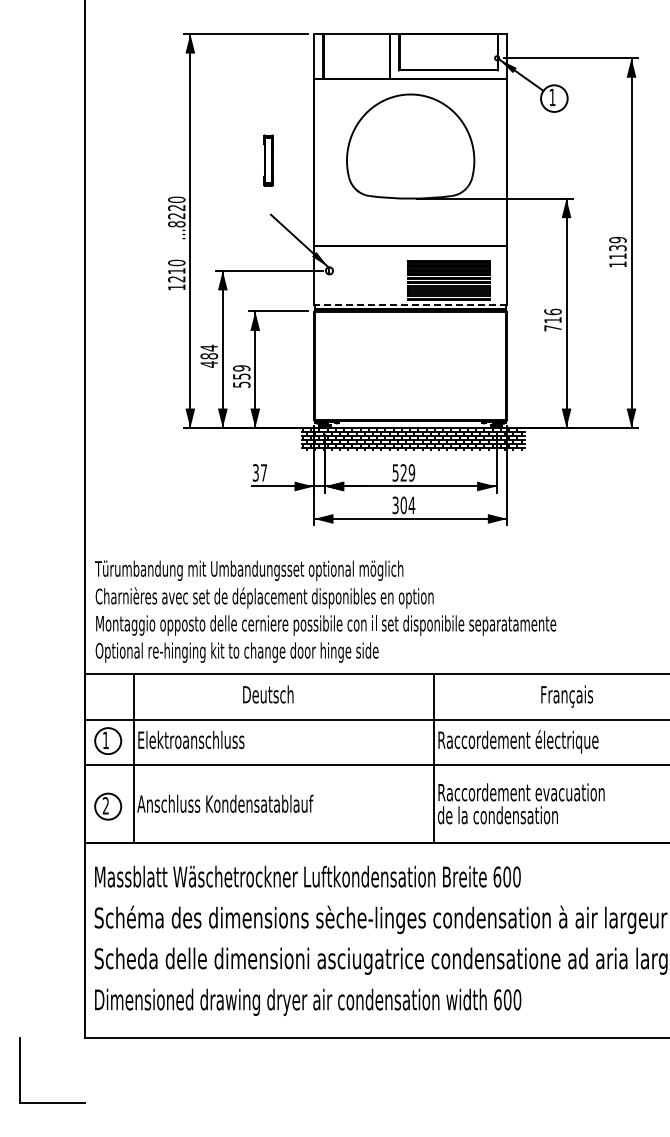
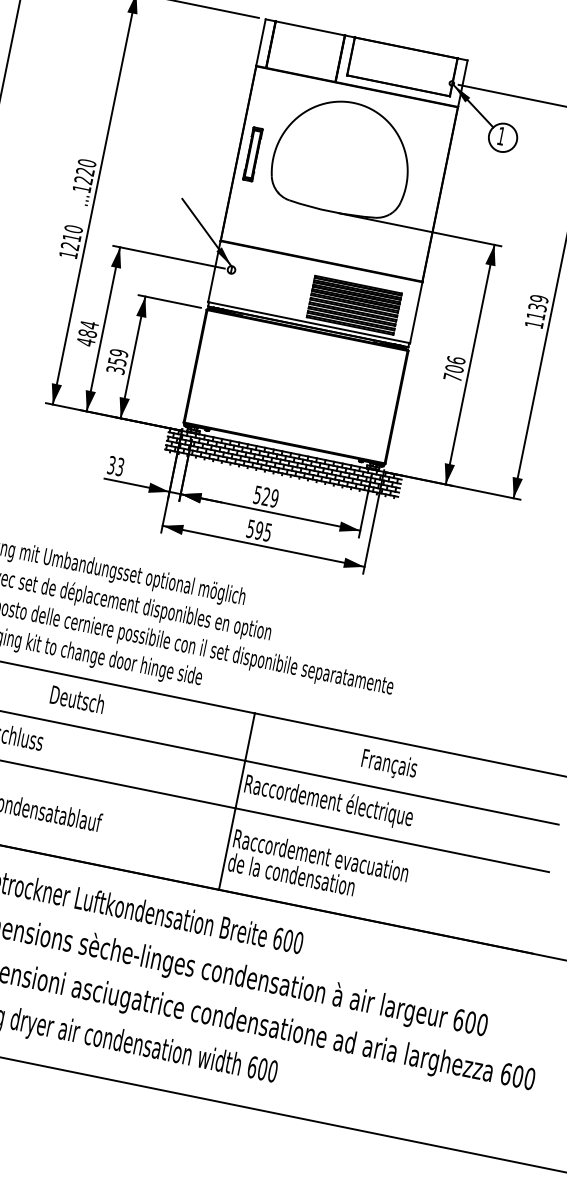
part: (268, 160) -> (252, 154), moved
text: (176, 224) -> (81, 188), ...8220 -> ...1220
line: (410, 304) -> (309, 322), dashed -> solid
text: (552, 320) -> (453, 369), 716 -> 706
text: (241, 384) -> (115, 369), 559 -> 359
text: (263, 472) -> (119, 466), 37 -> 33
text: (403, 505) -> (258, 530), 304 -> 595

